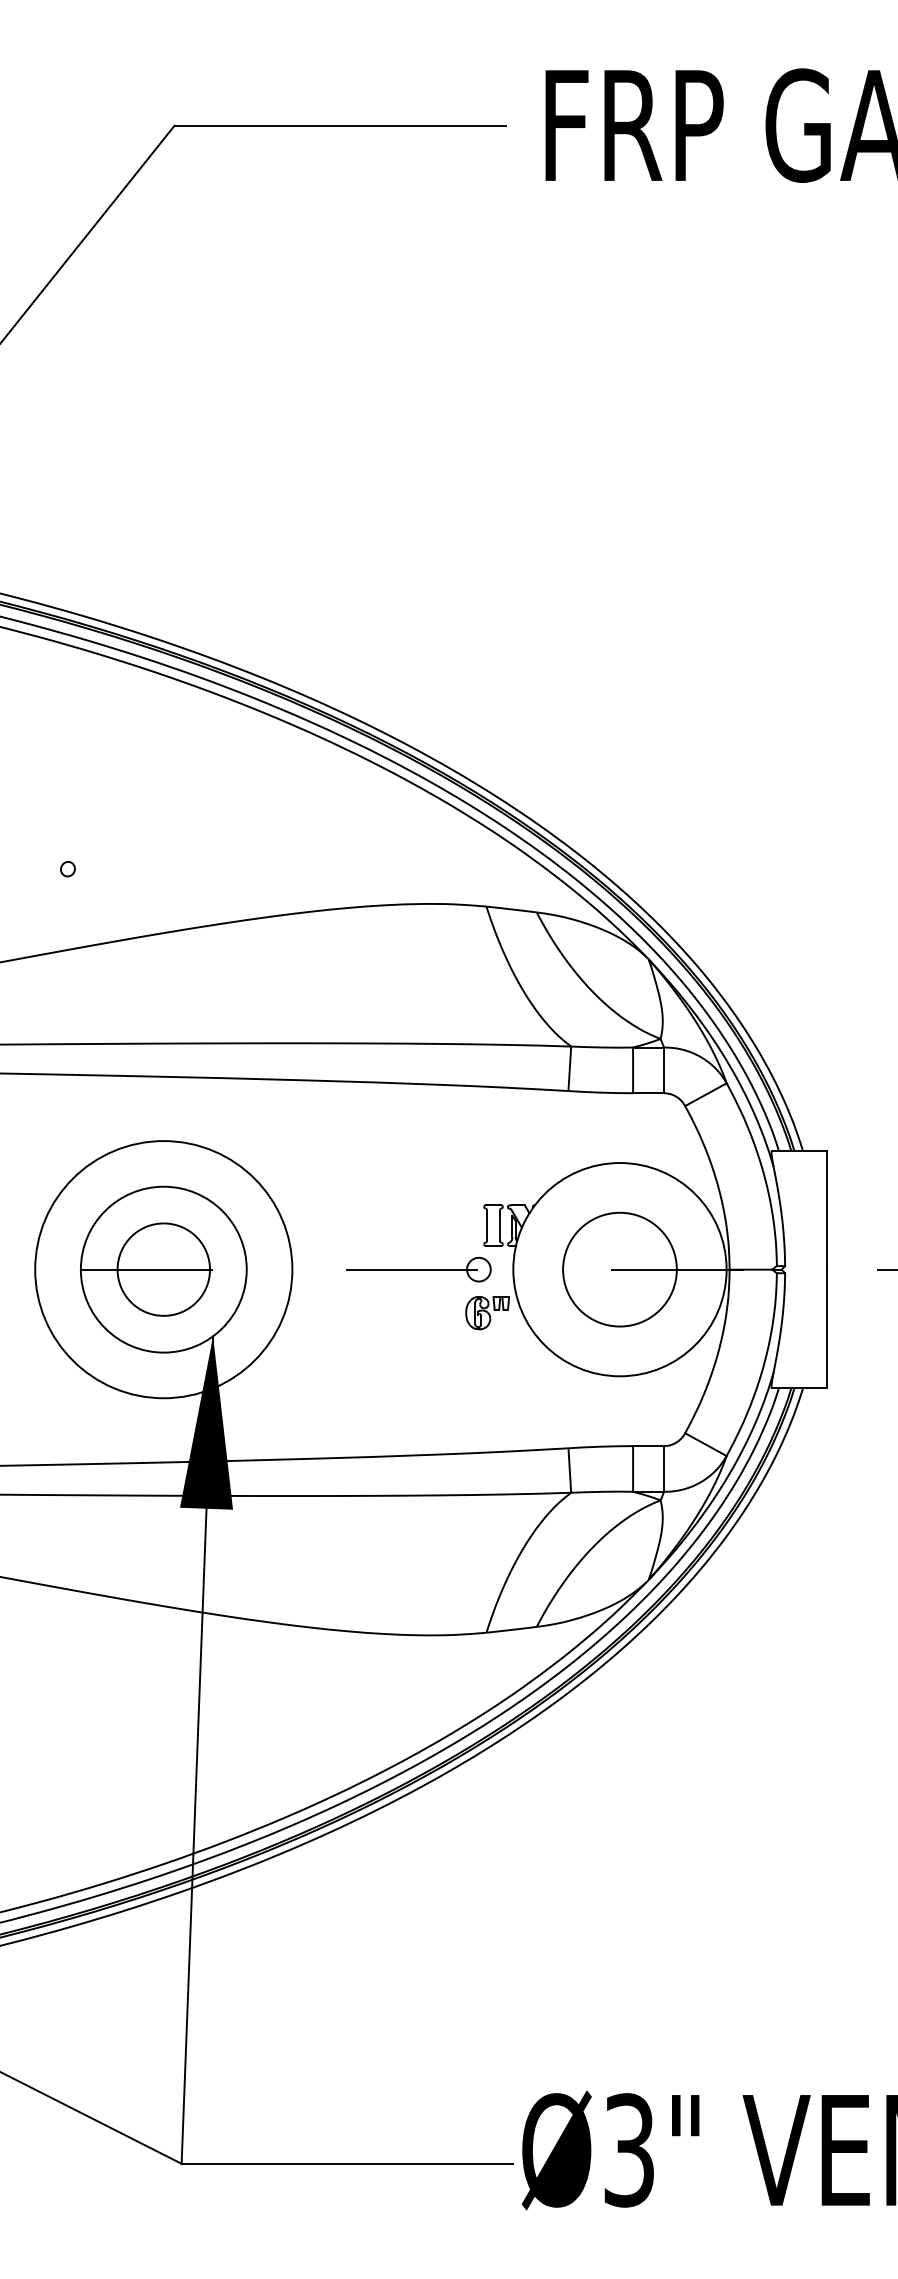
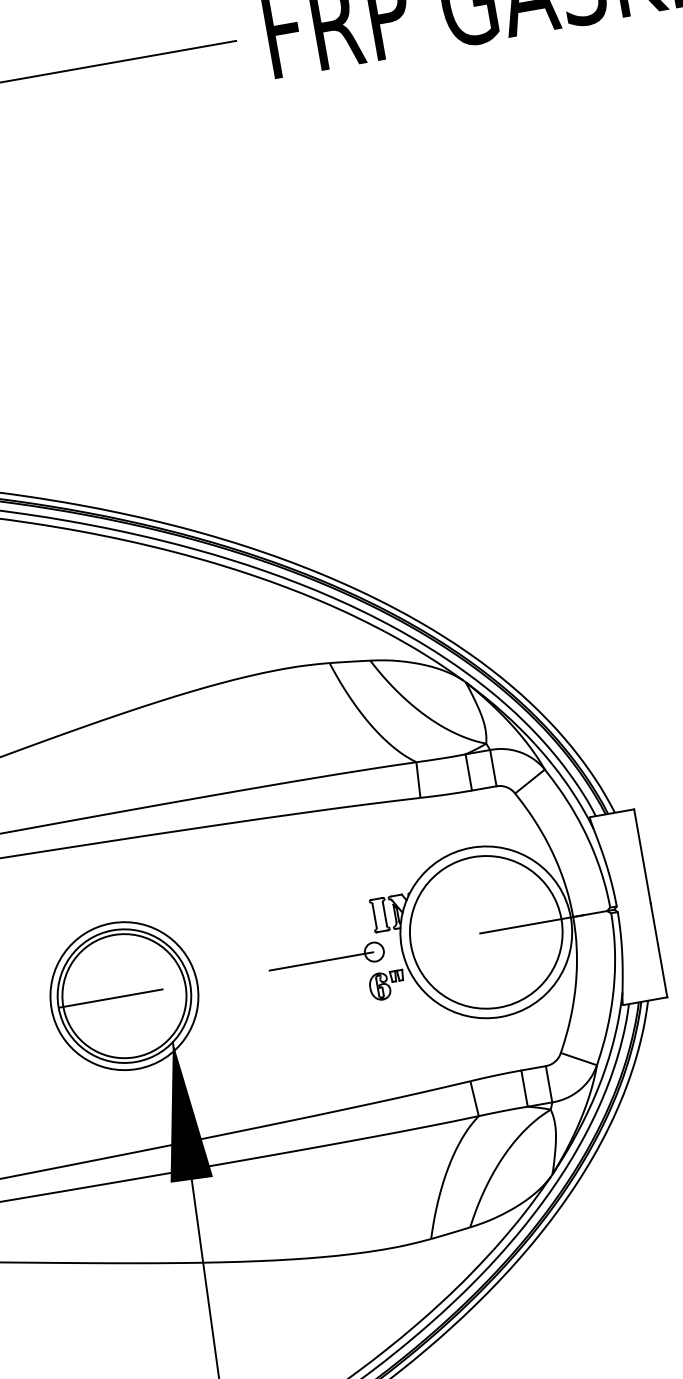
circle: (163, 1269) -> (124, 996), size x0.71
circle: (163, 1269) -> (124, 996), size x1.67
circle: (619, 1269) -> (485, 932), size x1.67

